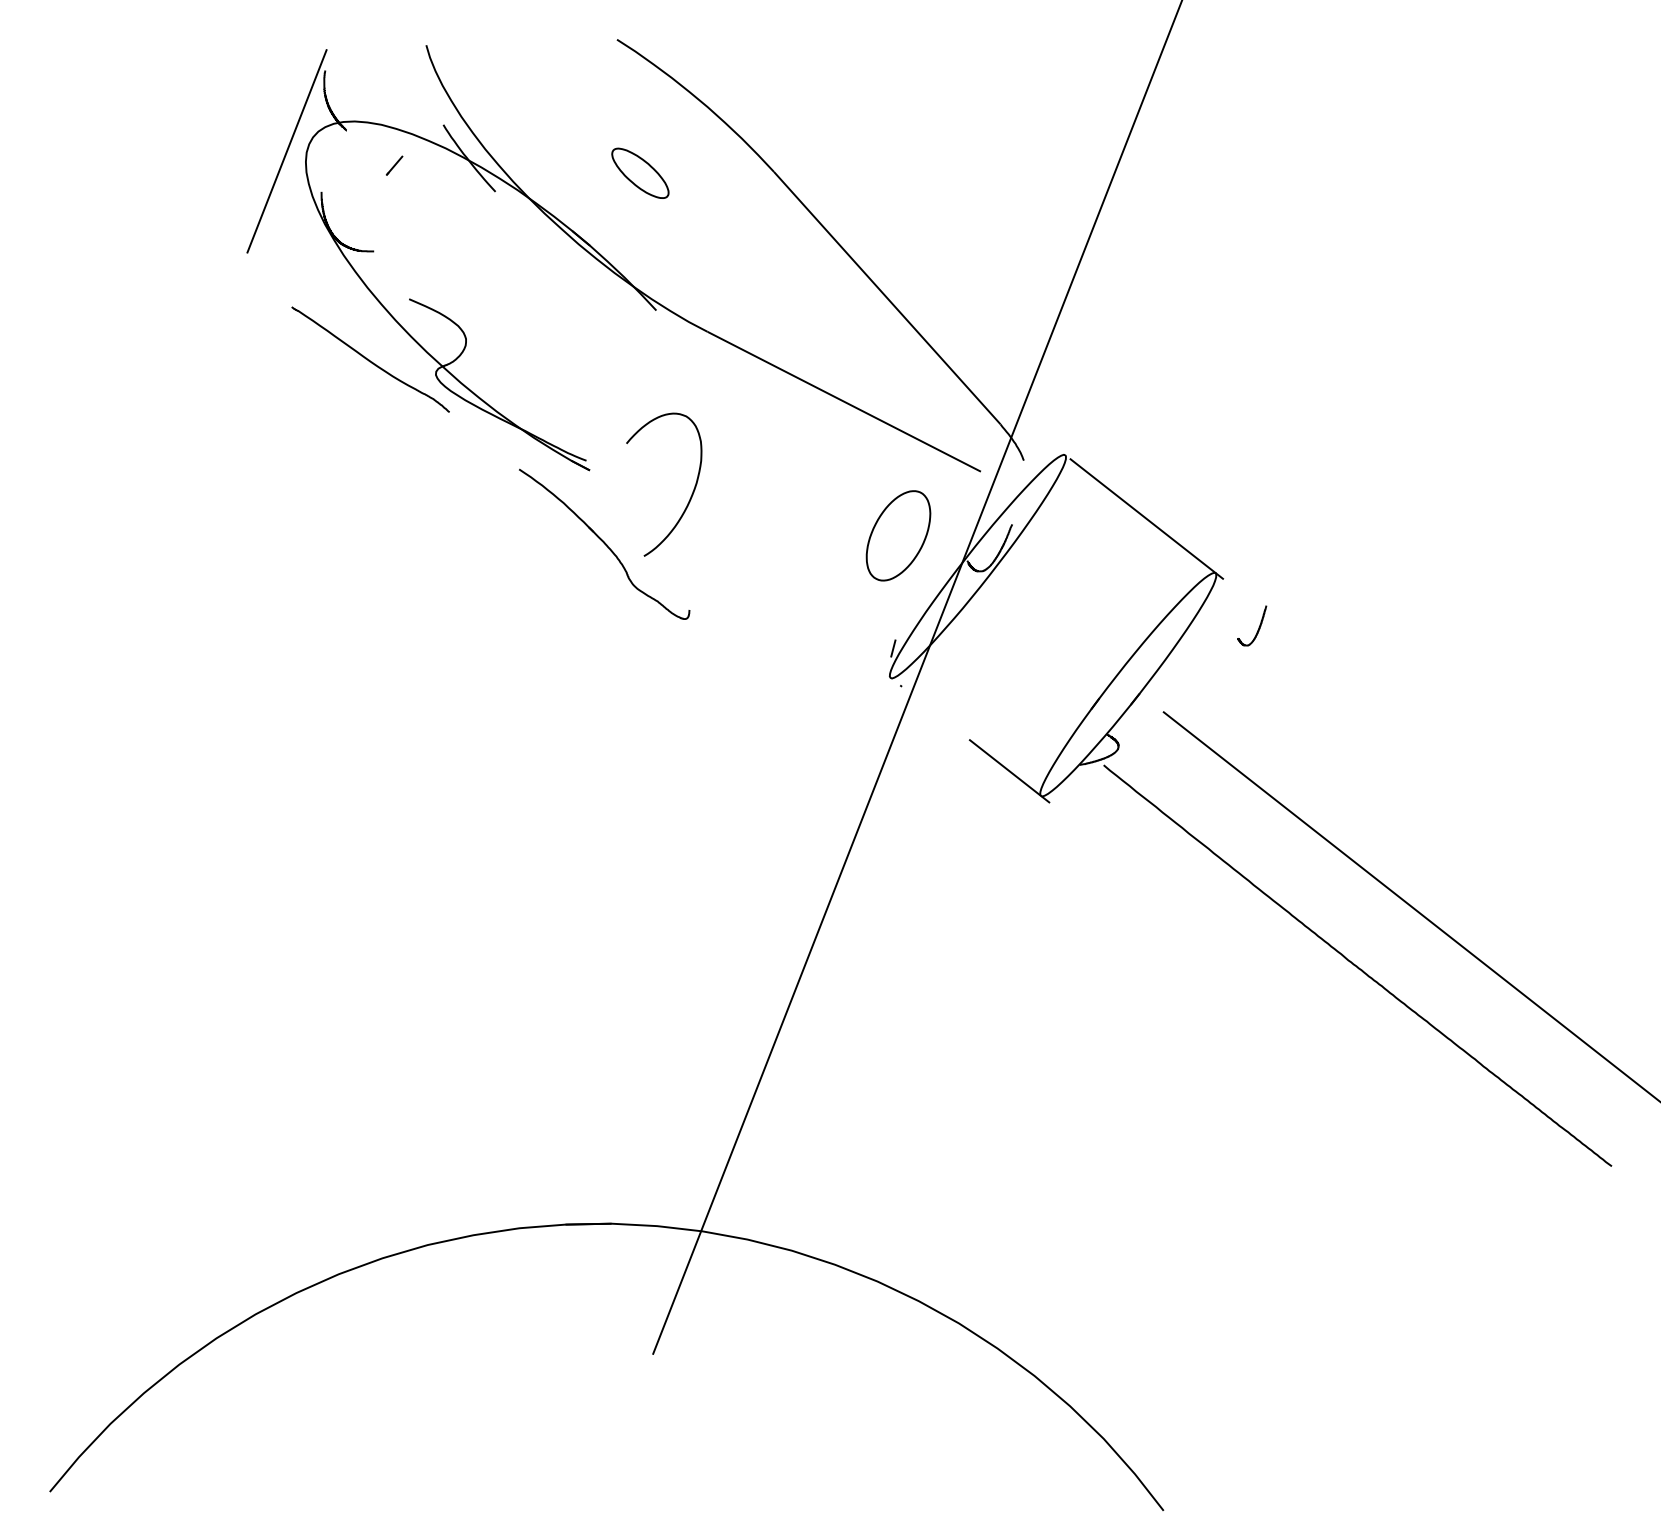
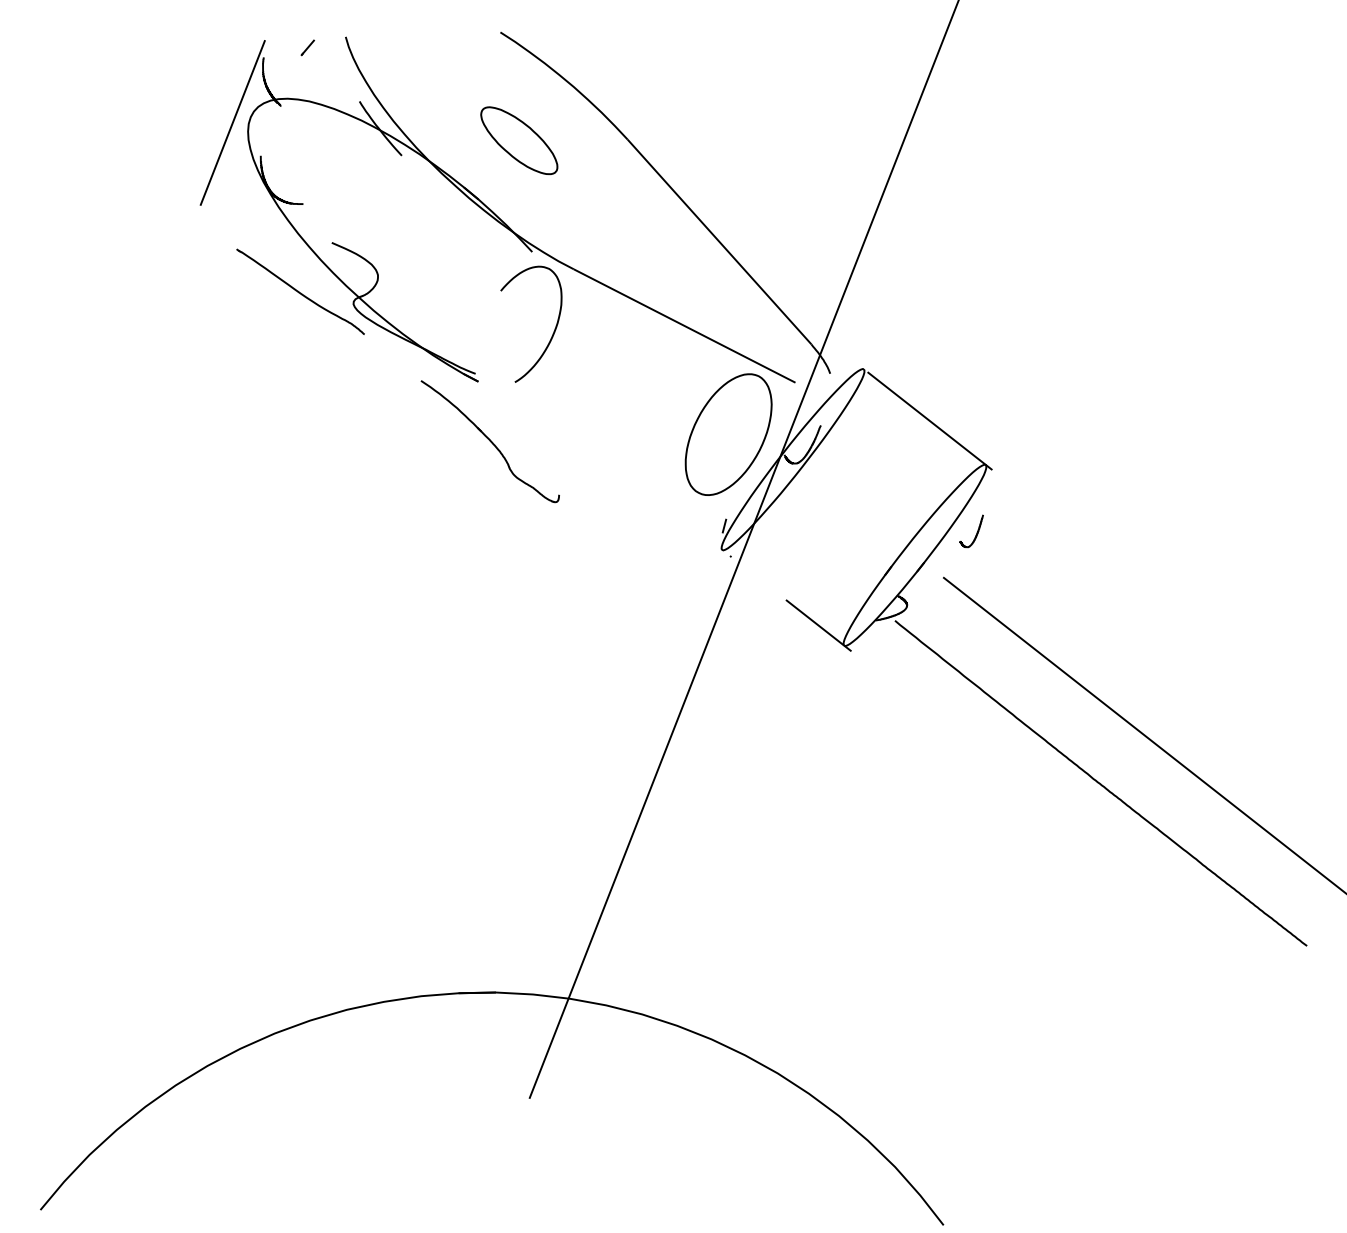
line: (394, 165) -> (307, 47), moved
part: (640, 173) -> (519, 140), size x1.67
curve: (690, 496) -> (552, 333), moved
part: (898, 535) -> (728, 434), size x1.67
curve: (1258, 627) -> (976, 532), moved

